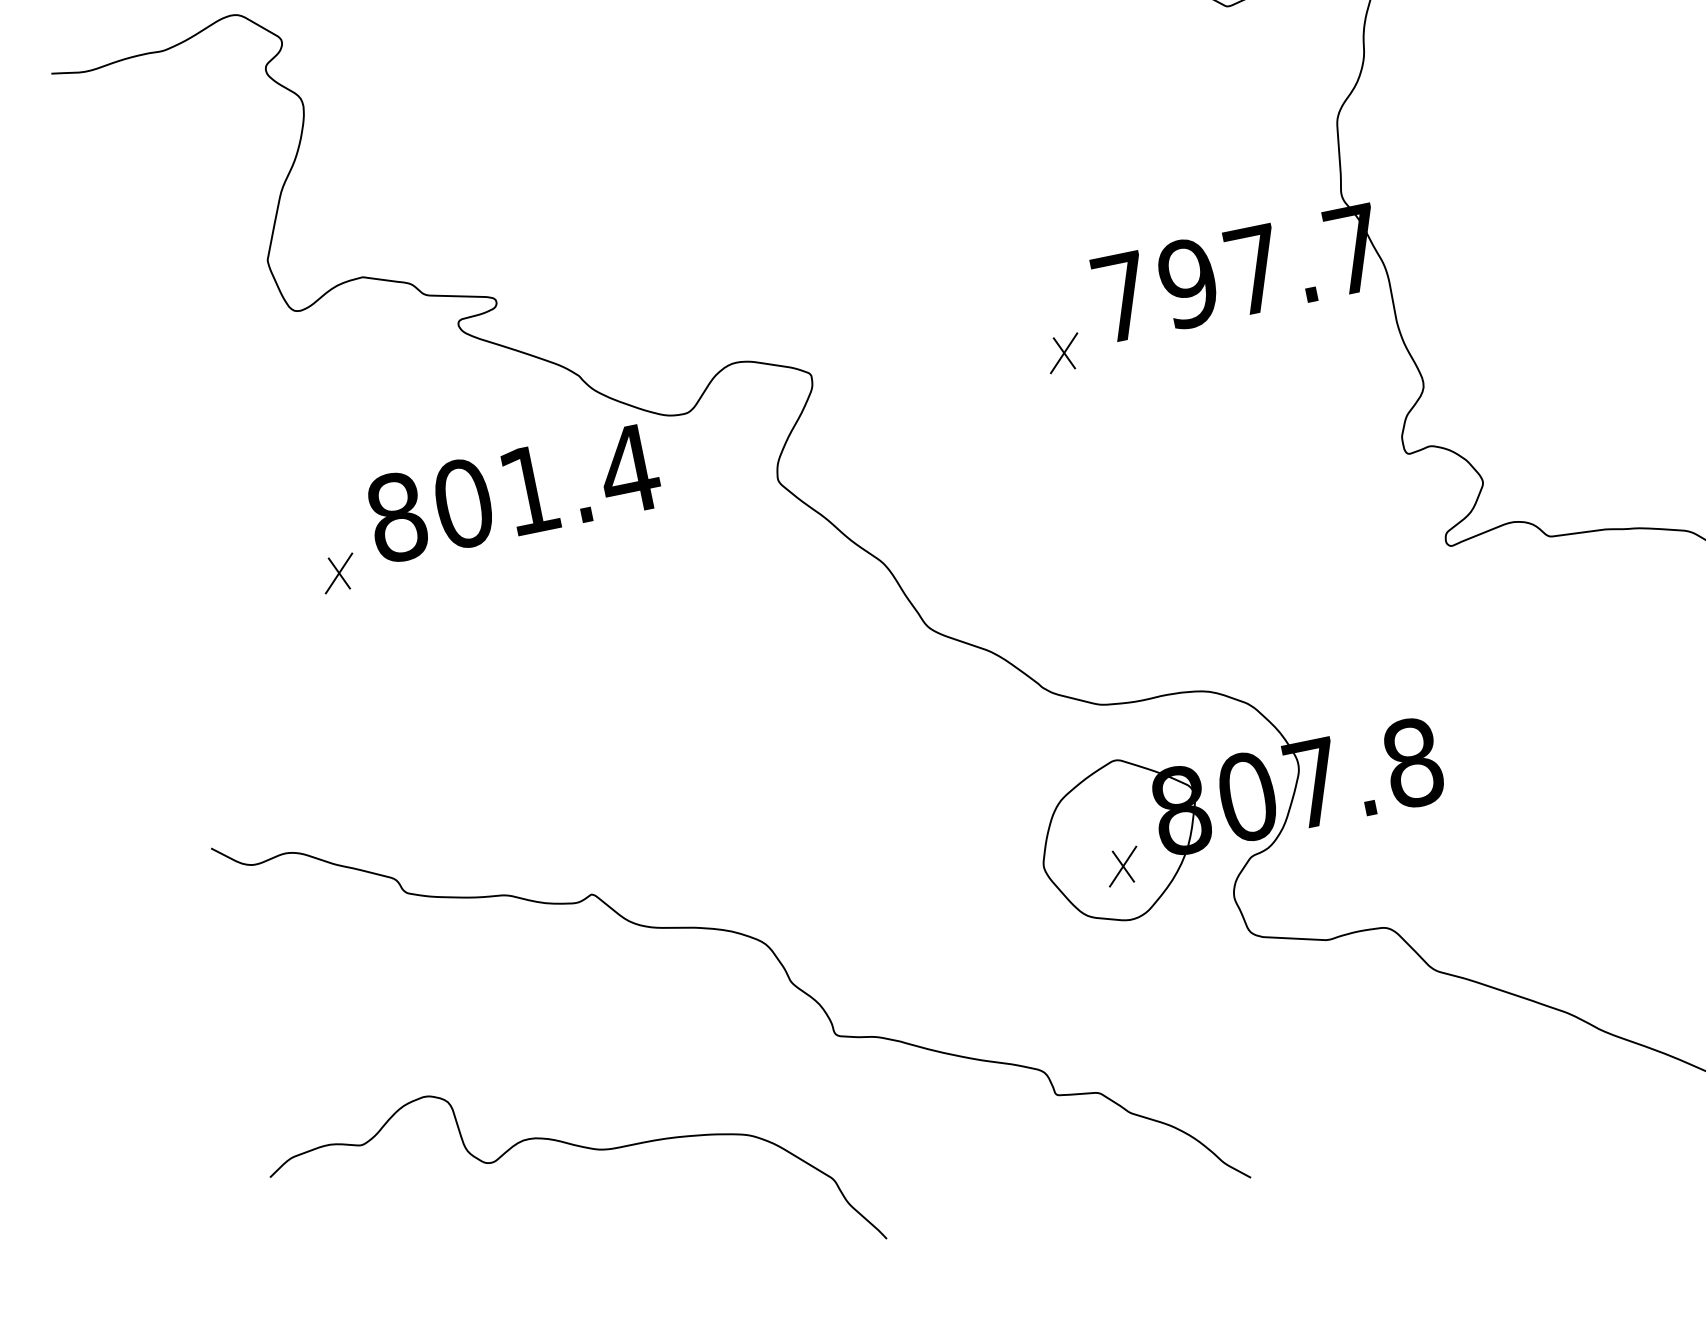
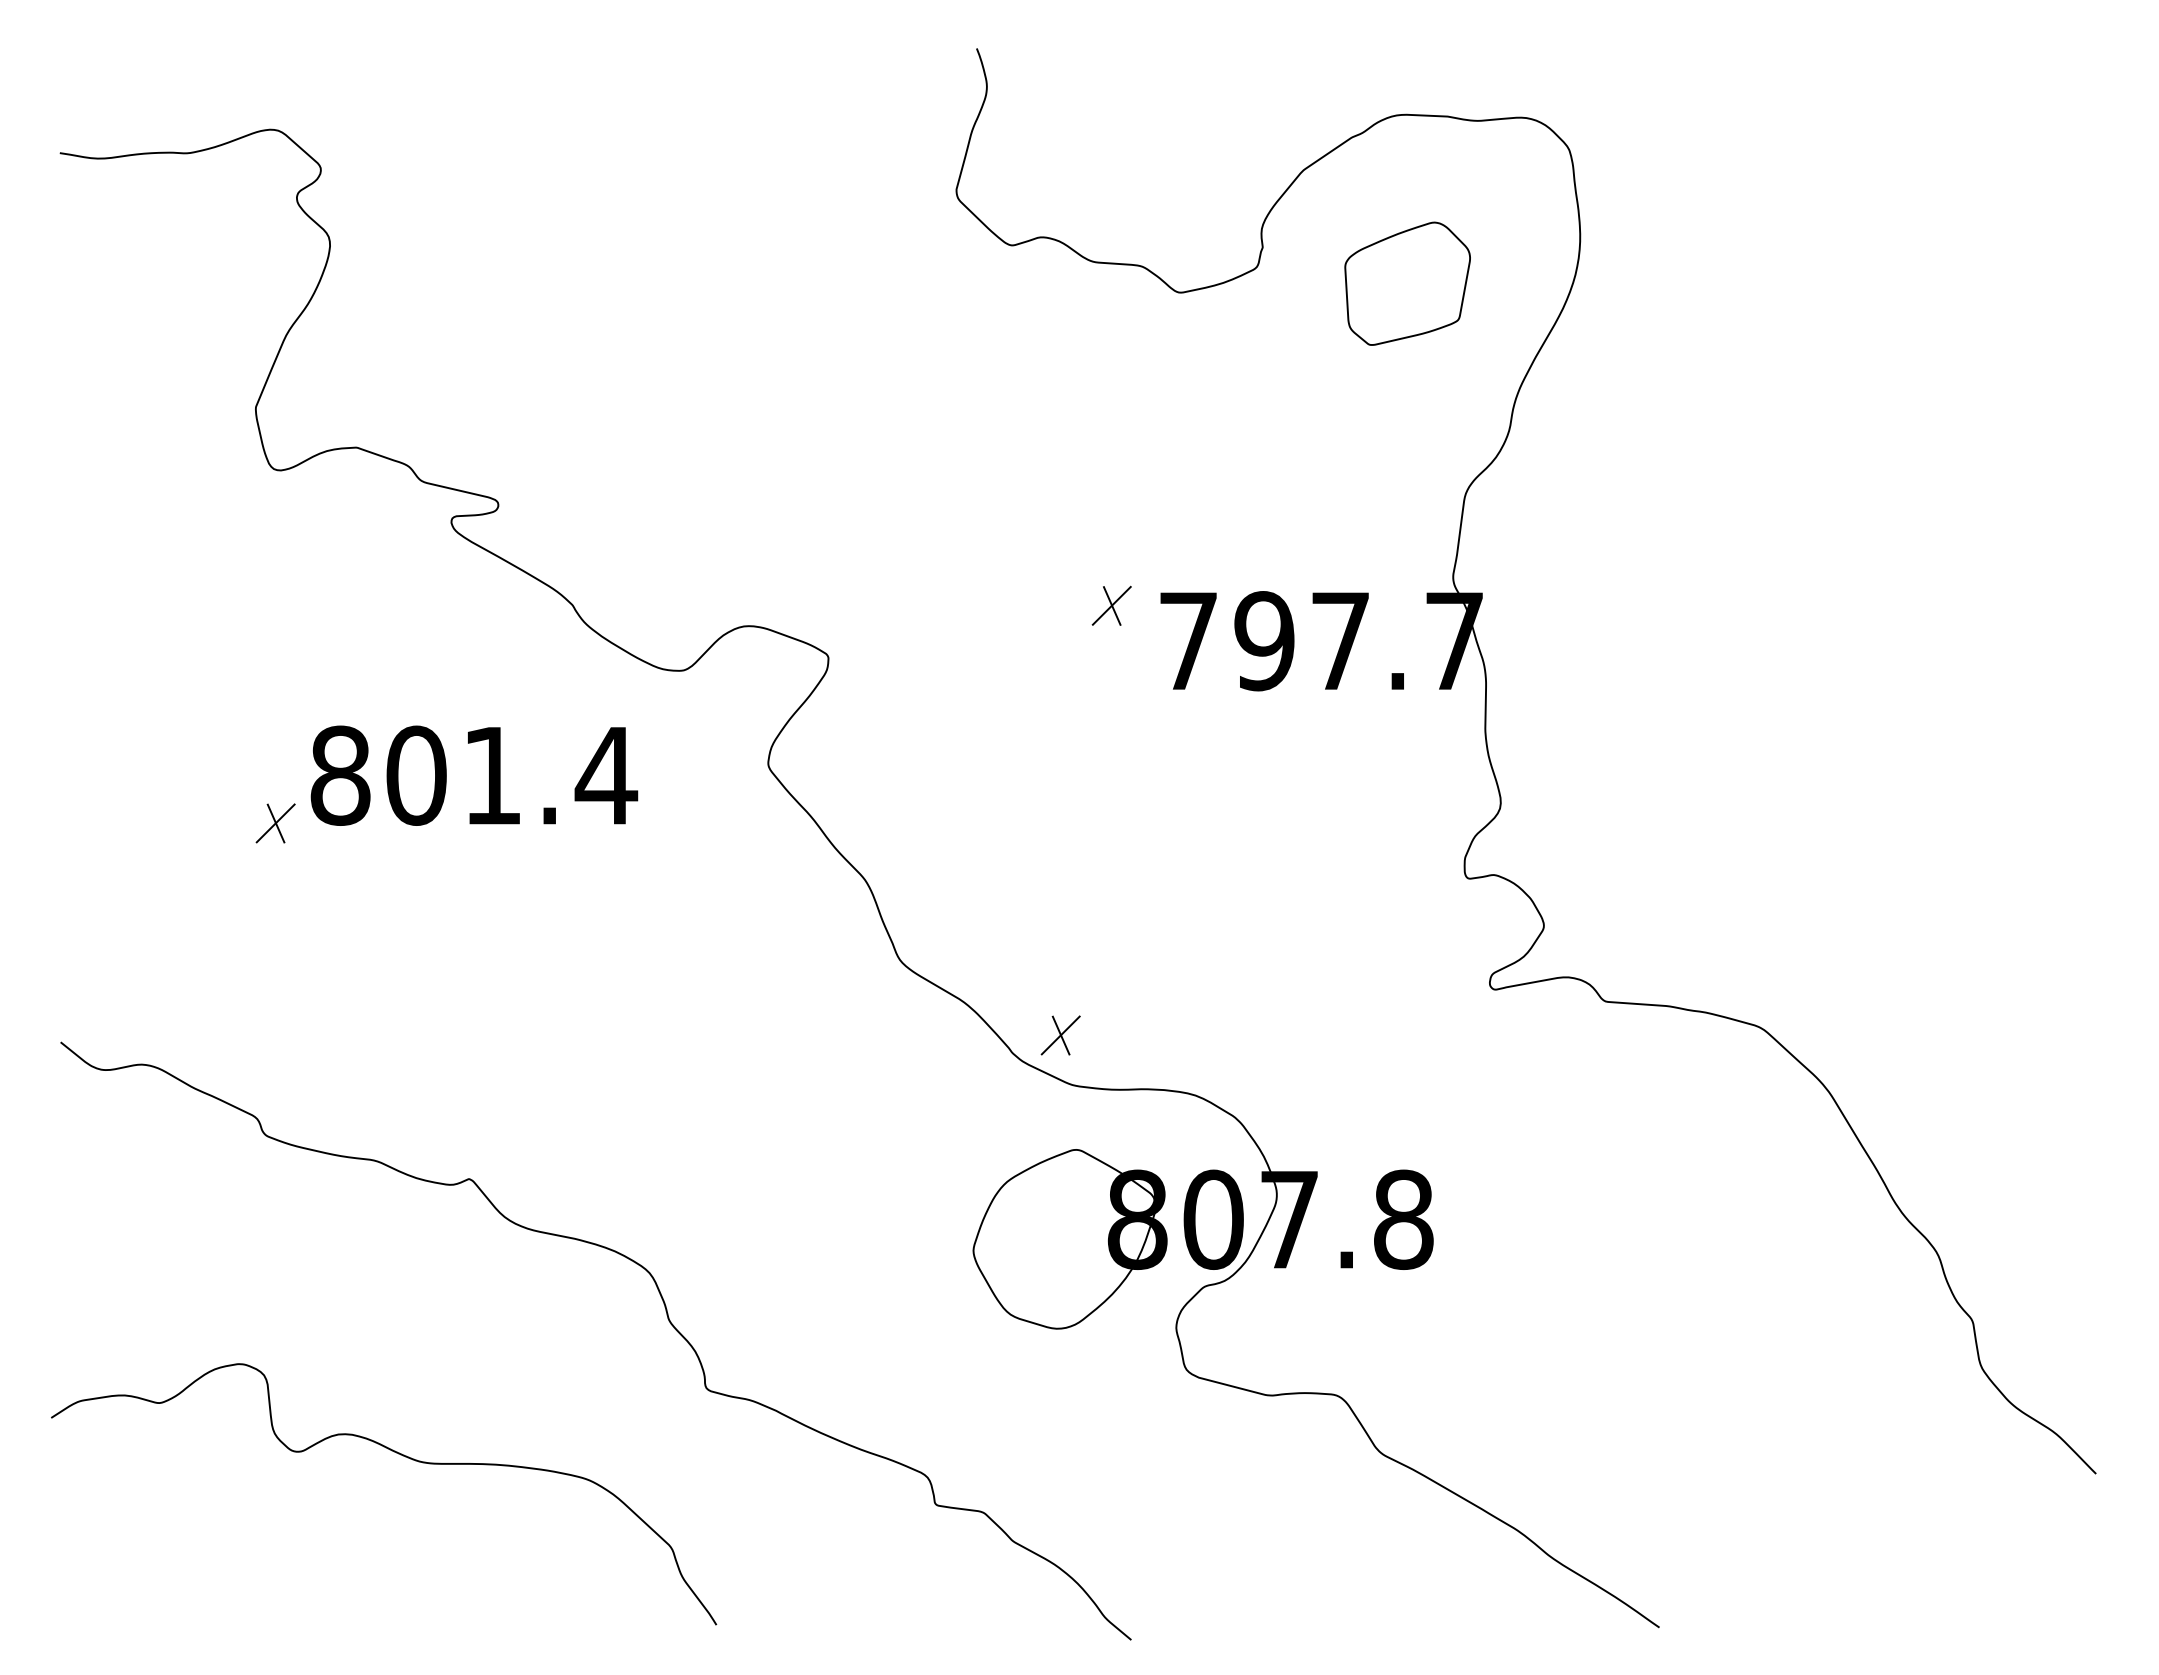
part: (1063, 353) -> (1111, 605), moved
text: (514, 493) -> (474, 775), moved
part: (338, 573) -> (275, 823), moved
part: (1122, 866) -> (1060, 1035), moved

